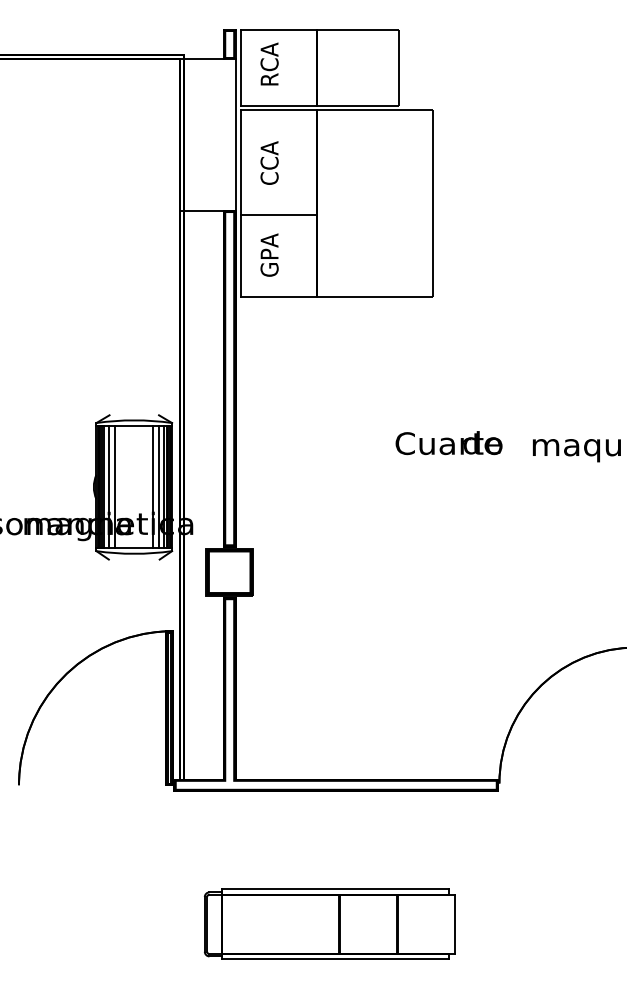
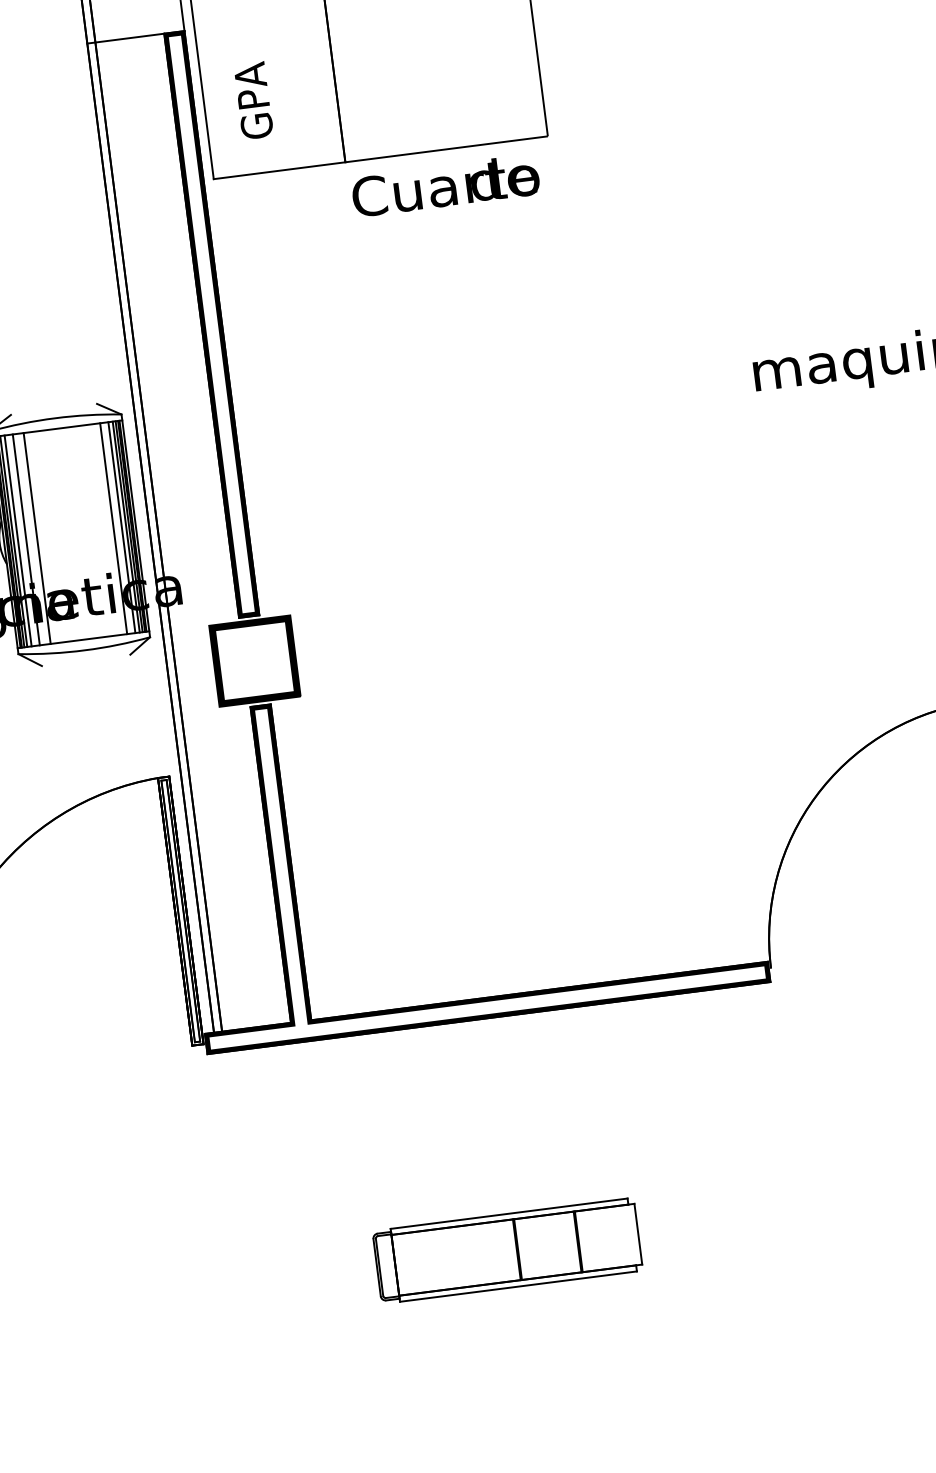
line: (279, 214) -> (261, 27), removed
text: (448, 443) -> (444, 186), moved
line: (153, 486) -> (103, 529), removed
part: (329, 923) -> (506, 1249), size x0.6

